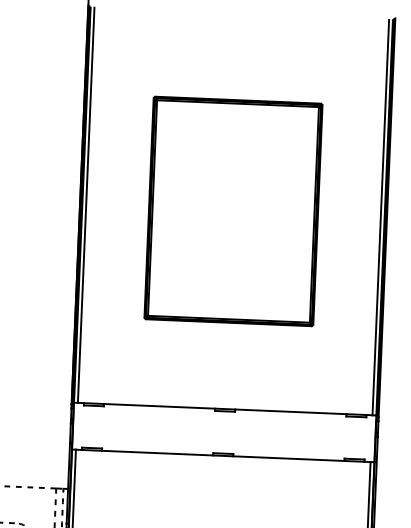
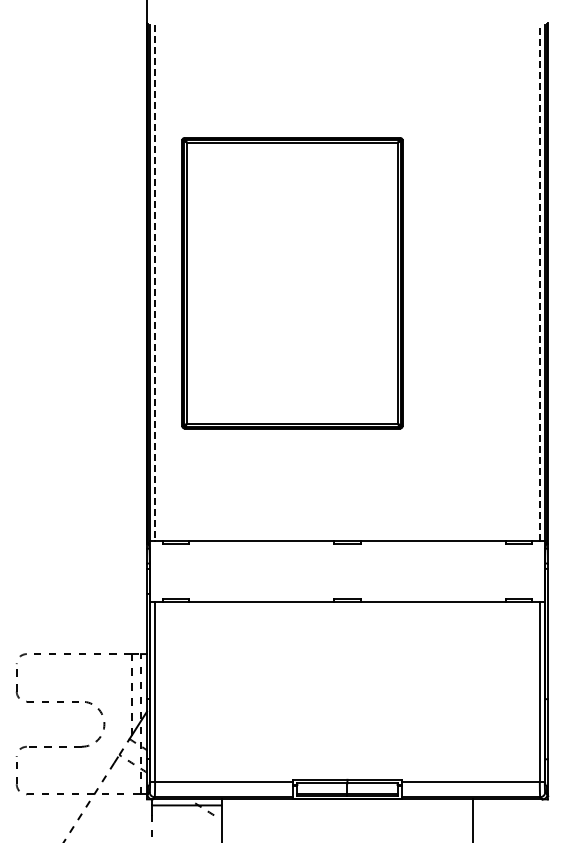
line: (86, 205) -> (155, 283), solid -> dashed
part: (233, 211) -> (292, 283), moved
line: (380, 217) -> (539, 282), solid -> dashed

